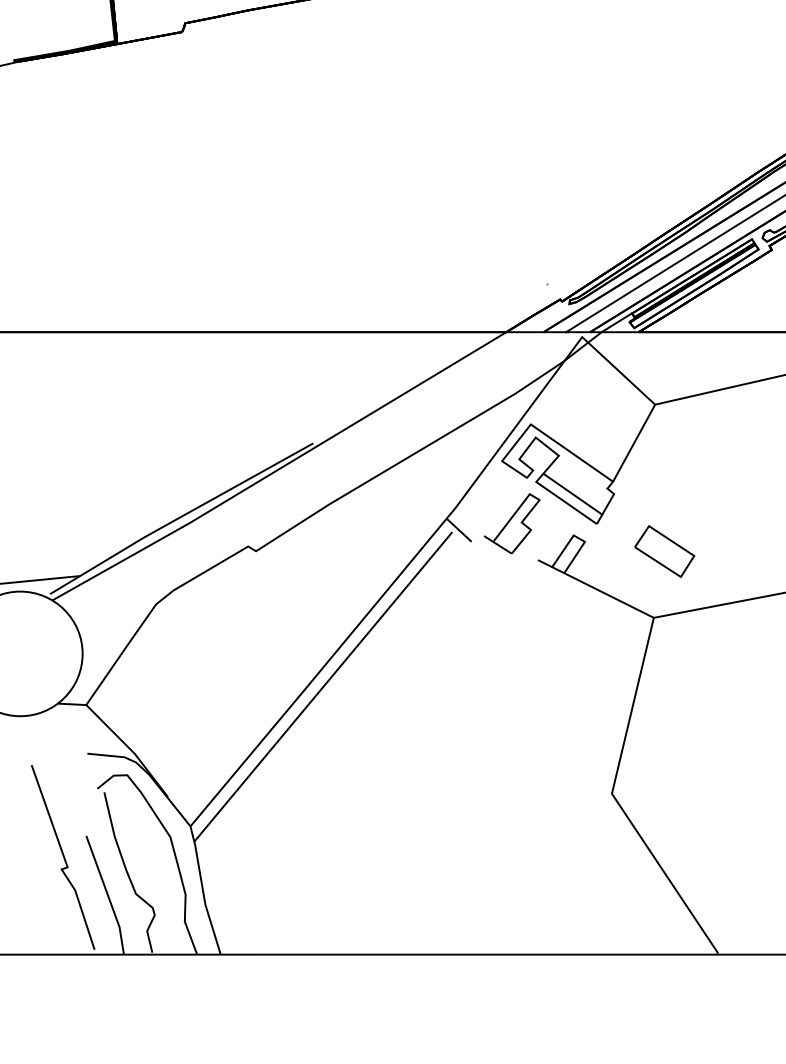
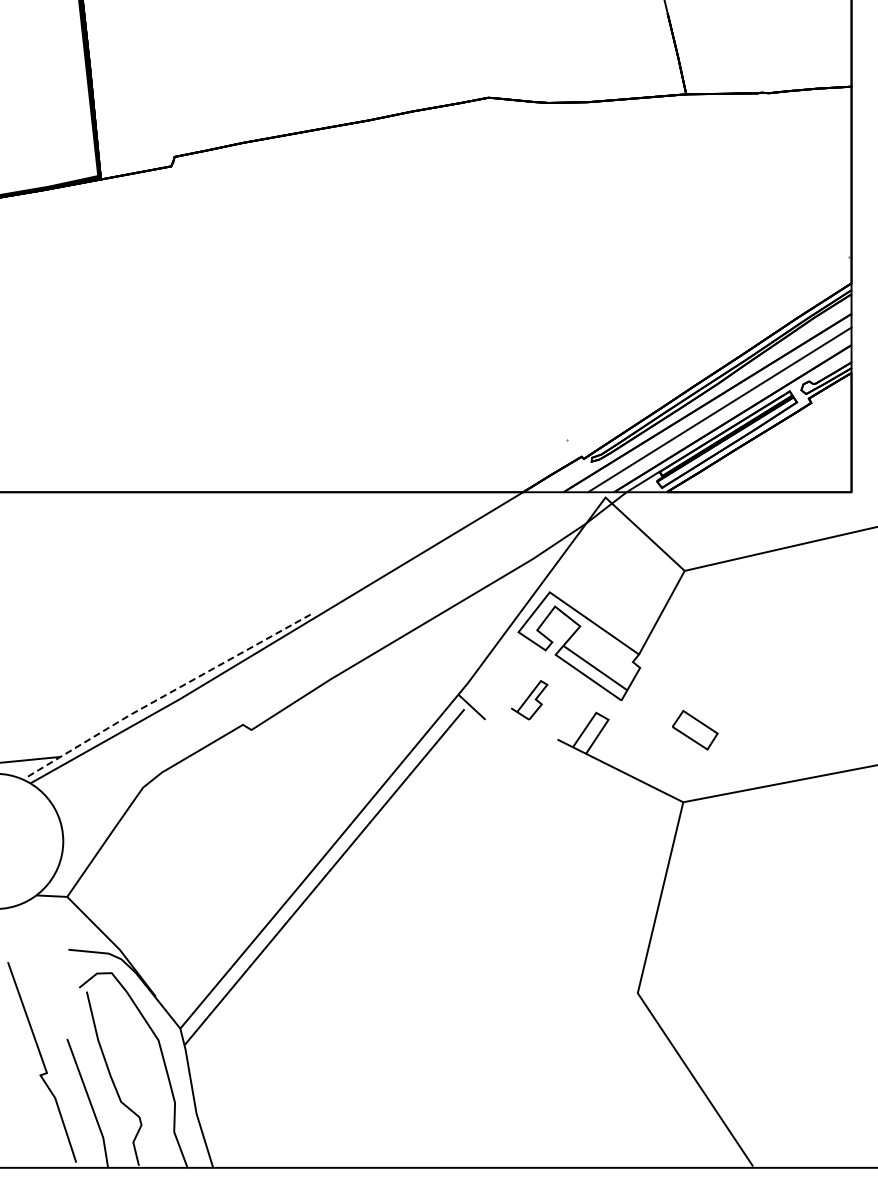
line: (180, 517) -> (169, 693), solid -> dashed
part: (512, 524) -> (529, 700), size x0.6
part: (665, 550) -> (695, 729), size x0.7

